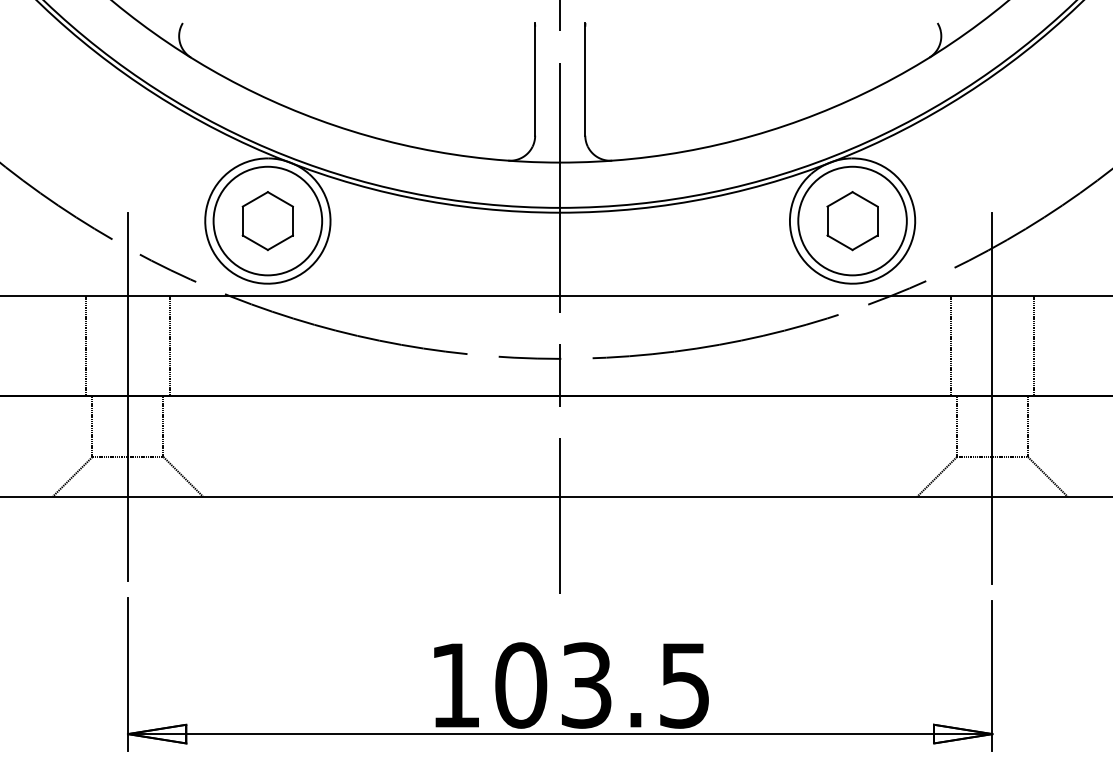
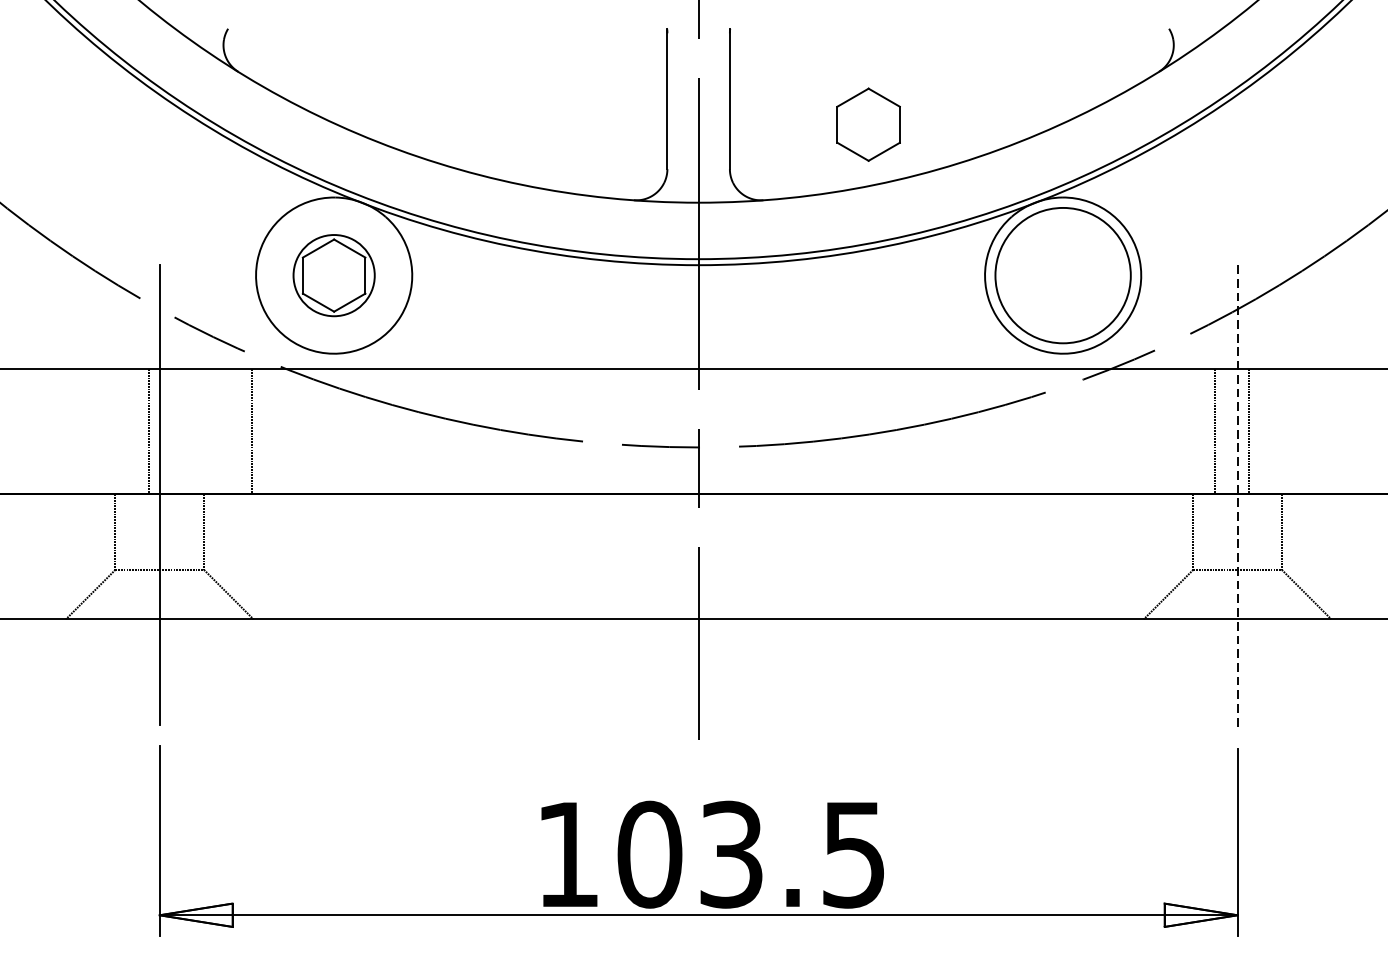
circle: (267, 220) -> (333, 274), size x0.6
part: (852, 221) -> (868, 125), moved
line: (86, 346) -> (149, 432), moved
line: (169, 346) -> (251, 432), moved
line: (950, 346) -> (1215, 432), moved
line: (1034, 346) -> (1248, 432), moved
line: (992, 398) -> (1237, 496), solid -> dashed

